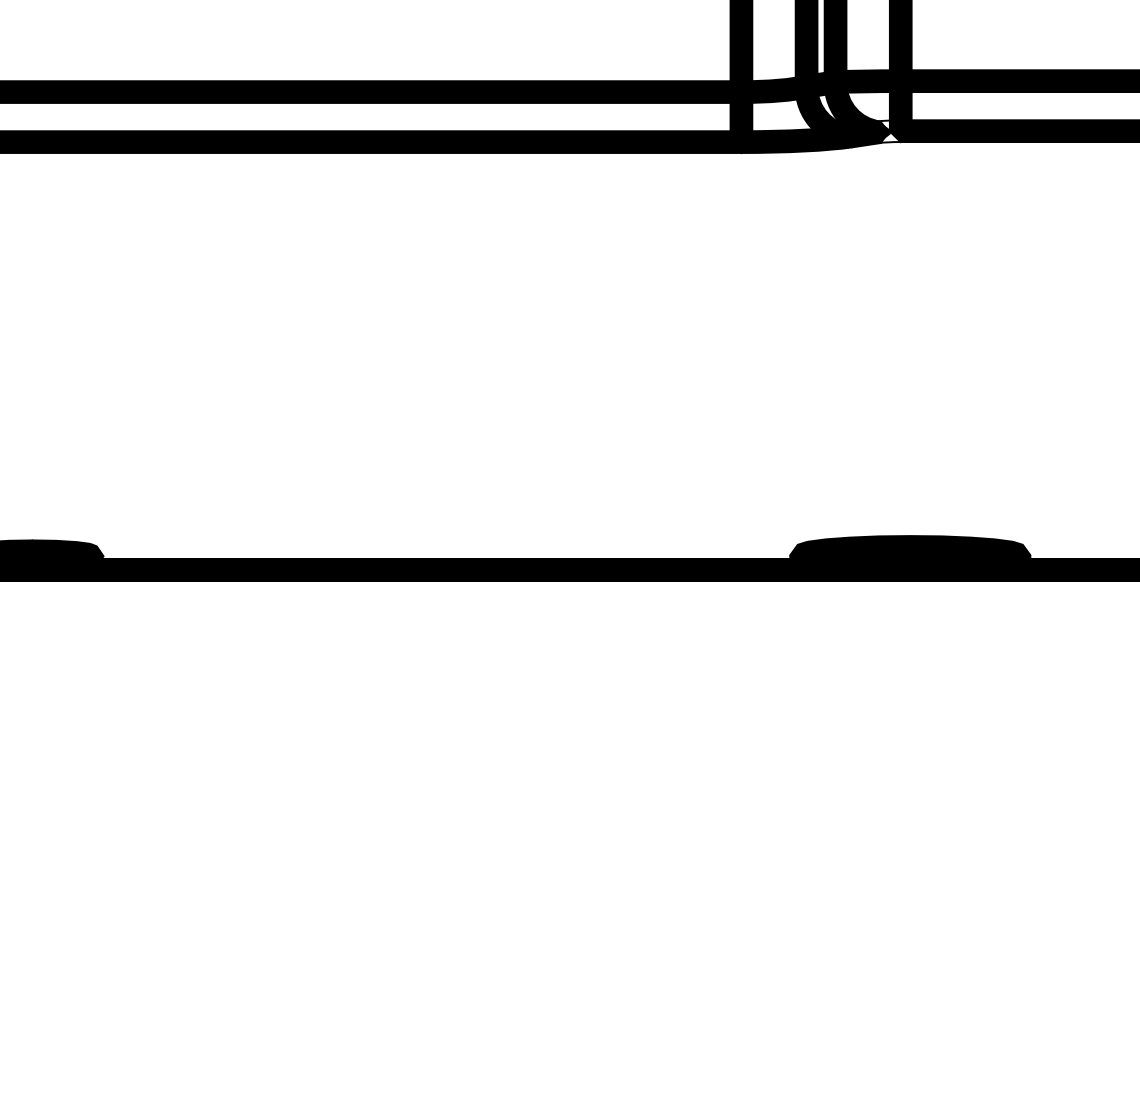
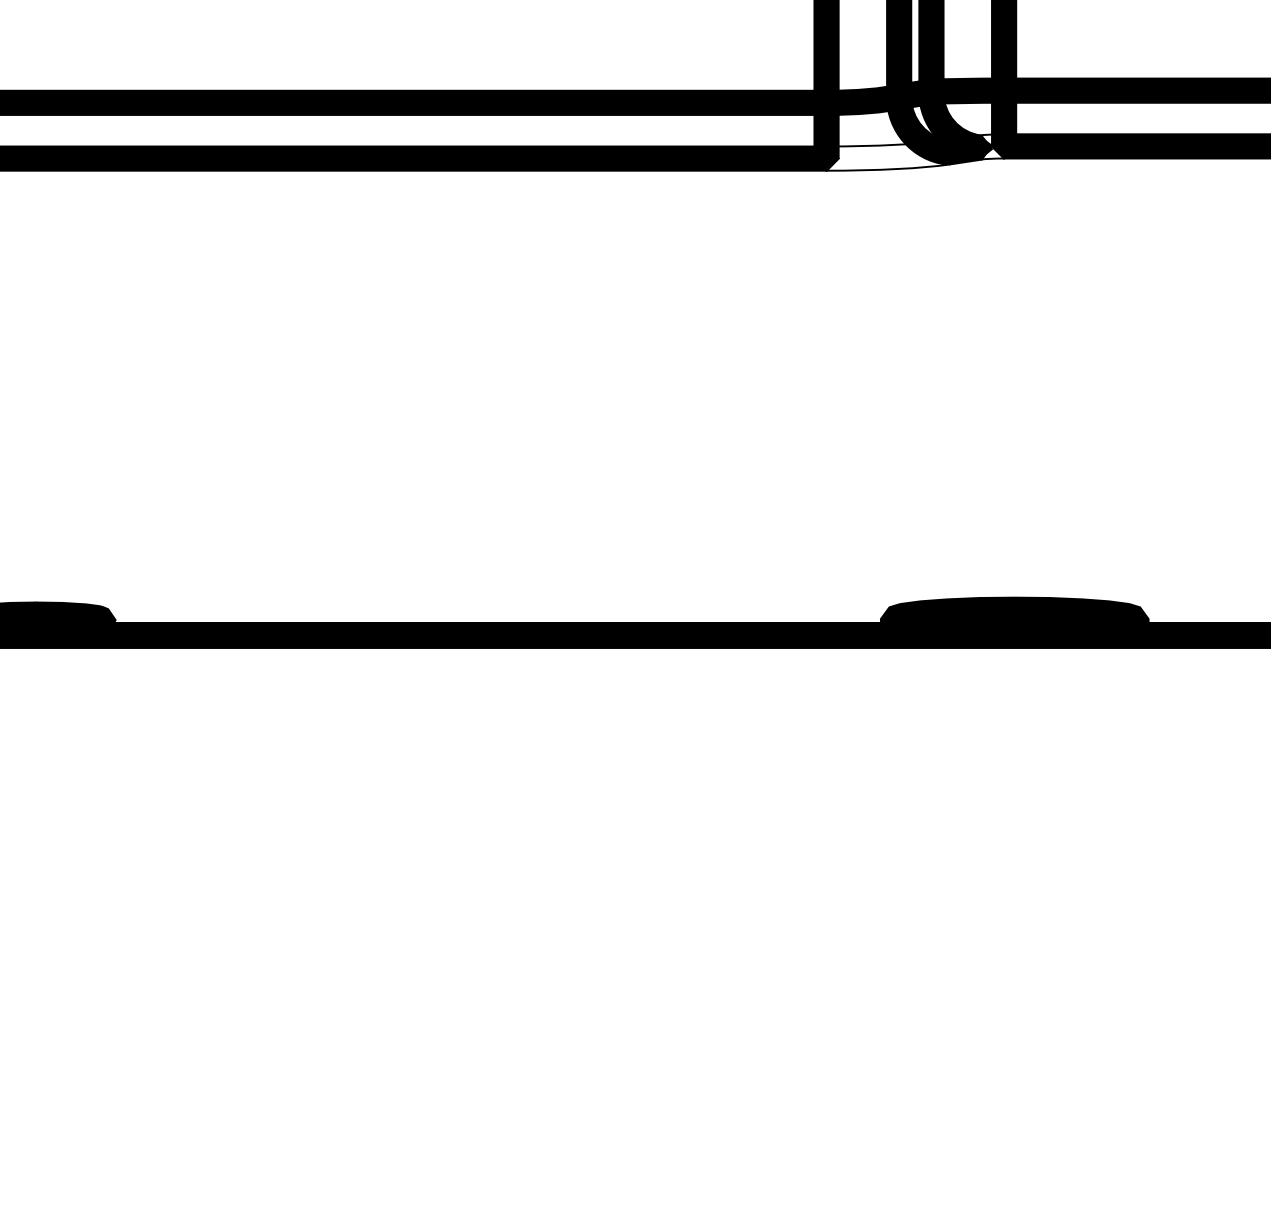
fill: (795, 139) -> (886, 155), removed

